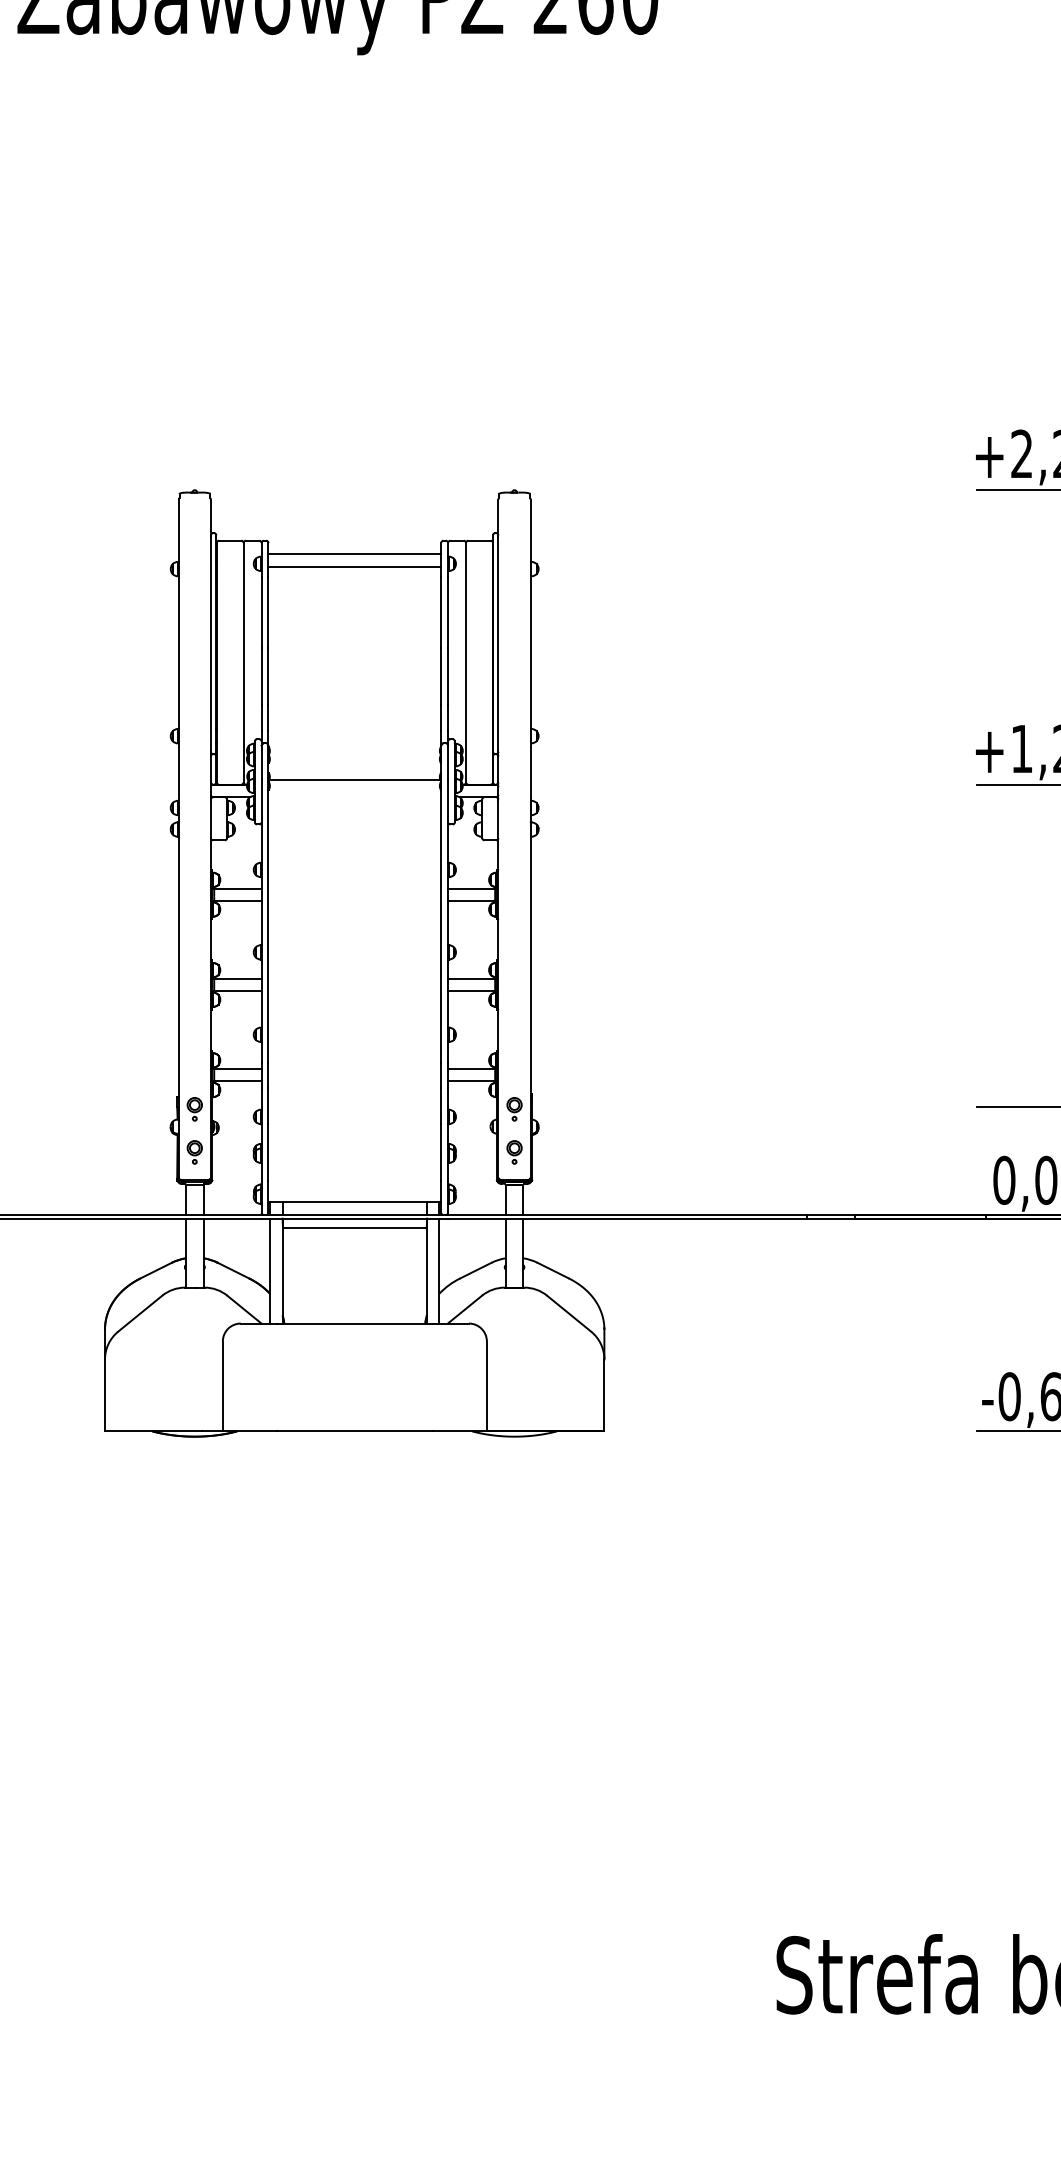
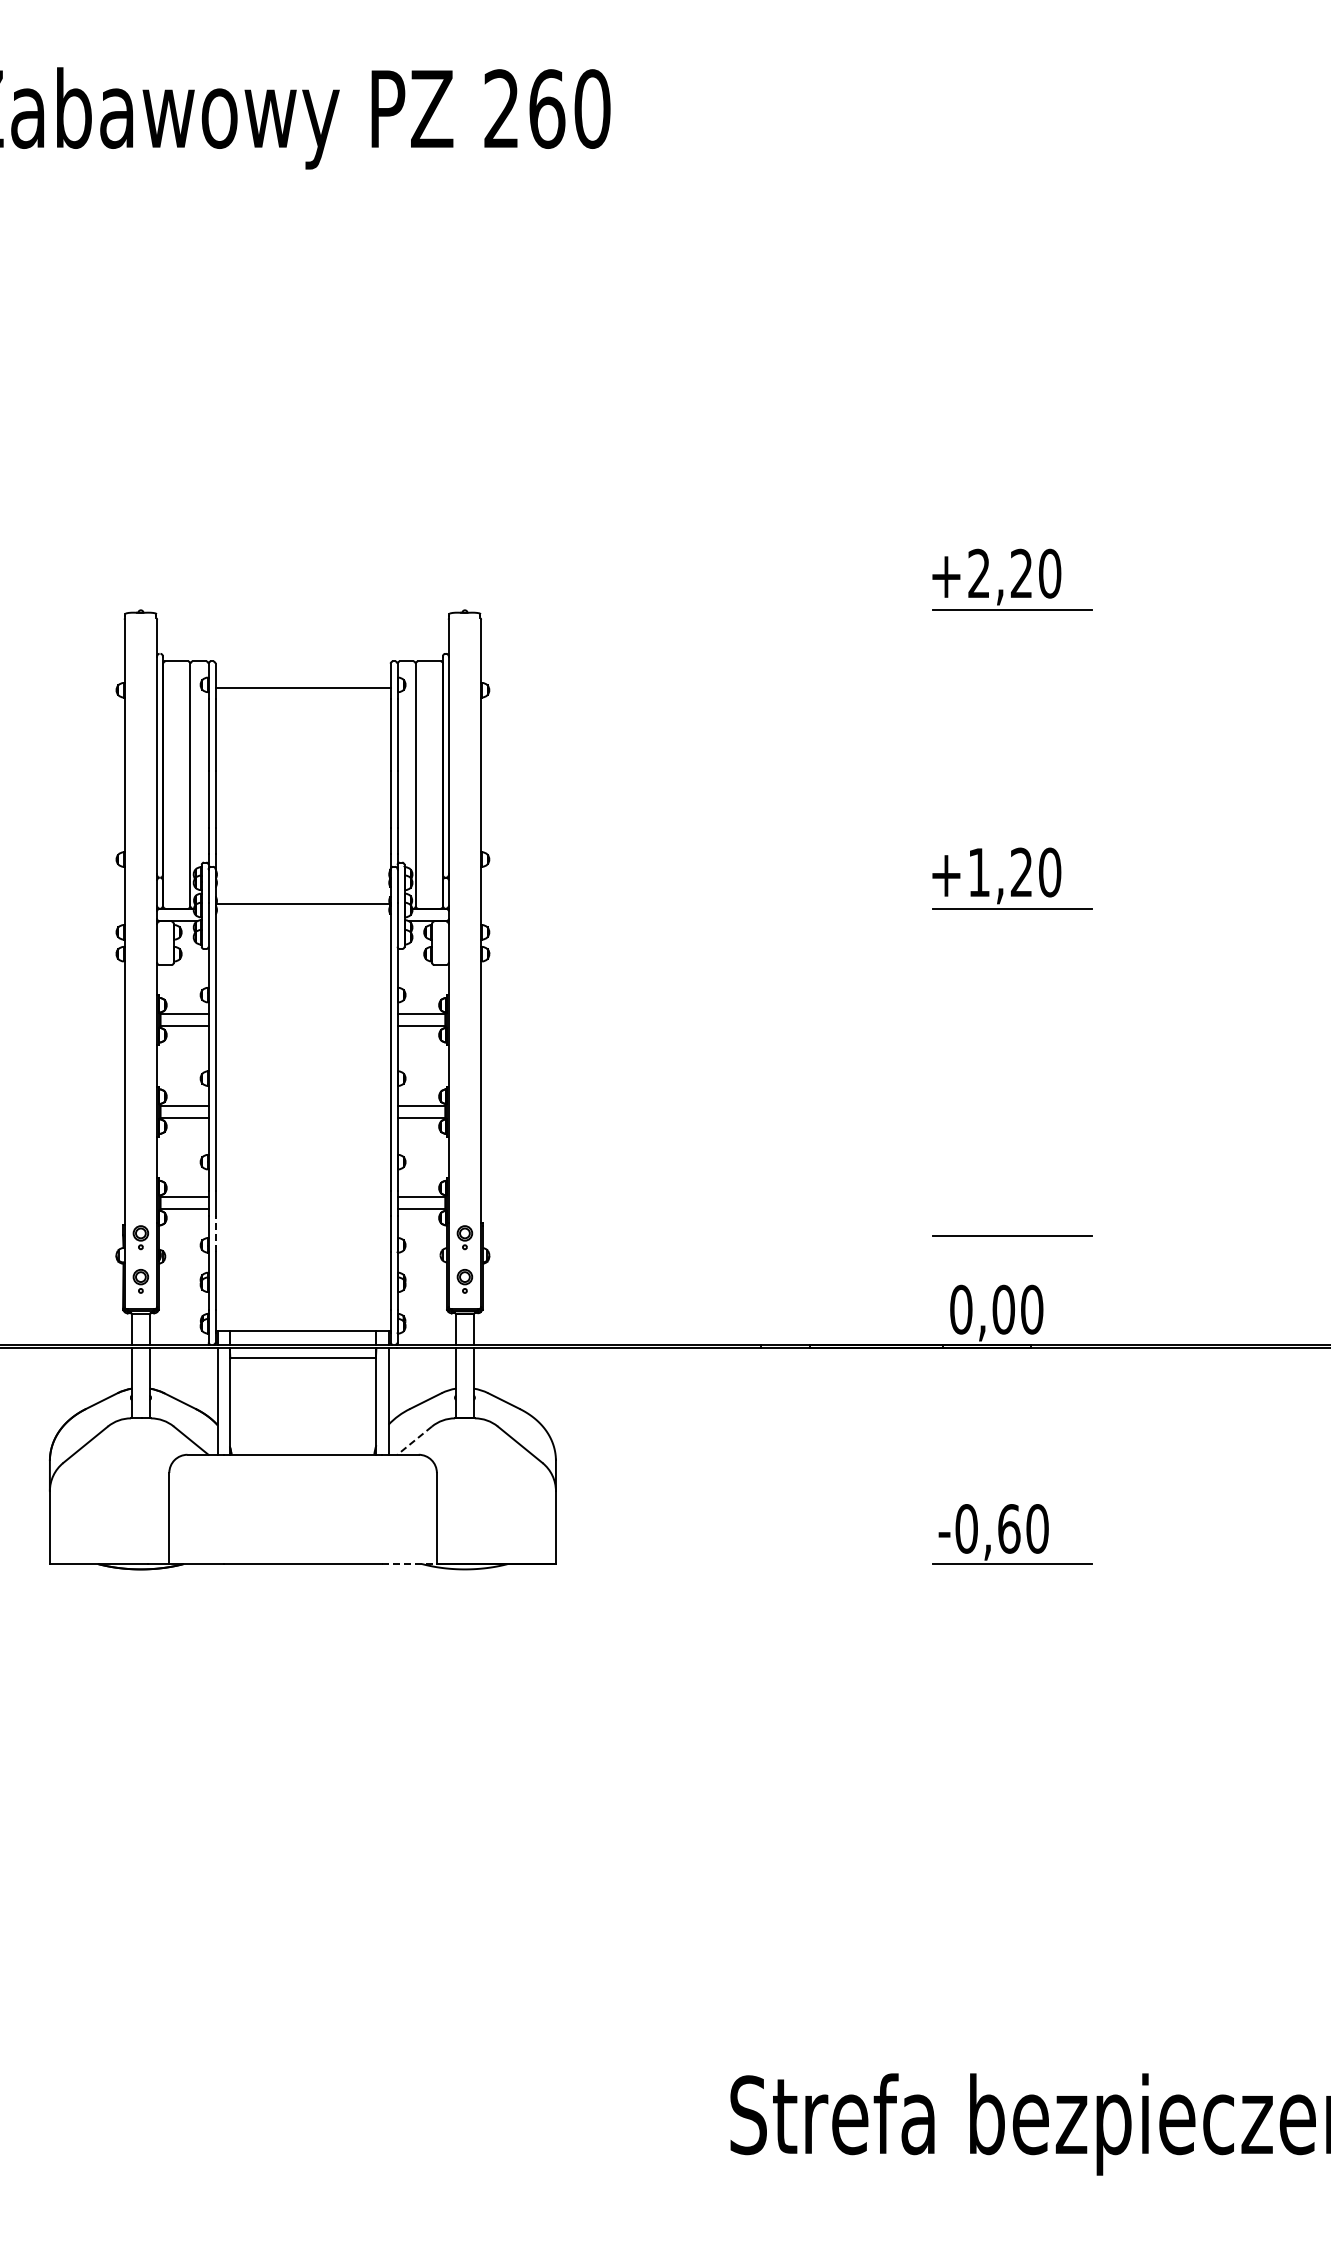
line: (354, 554) -> (302, 675), removed
line: (268, 1105) -> (215, 1233), solid -> dashed
line: (464, 1309) -> (414, 1440), solid -> dashed
line: (460, 1431) -> (410, 1564), solid -> dashed

